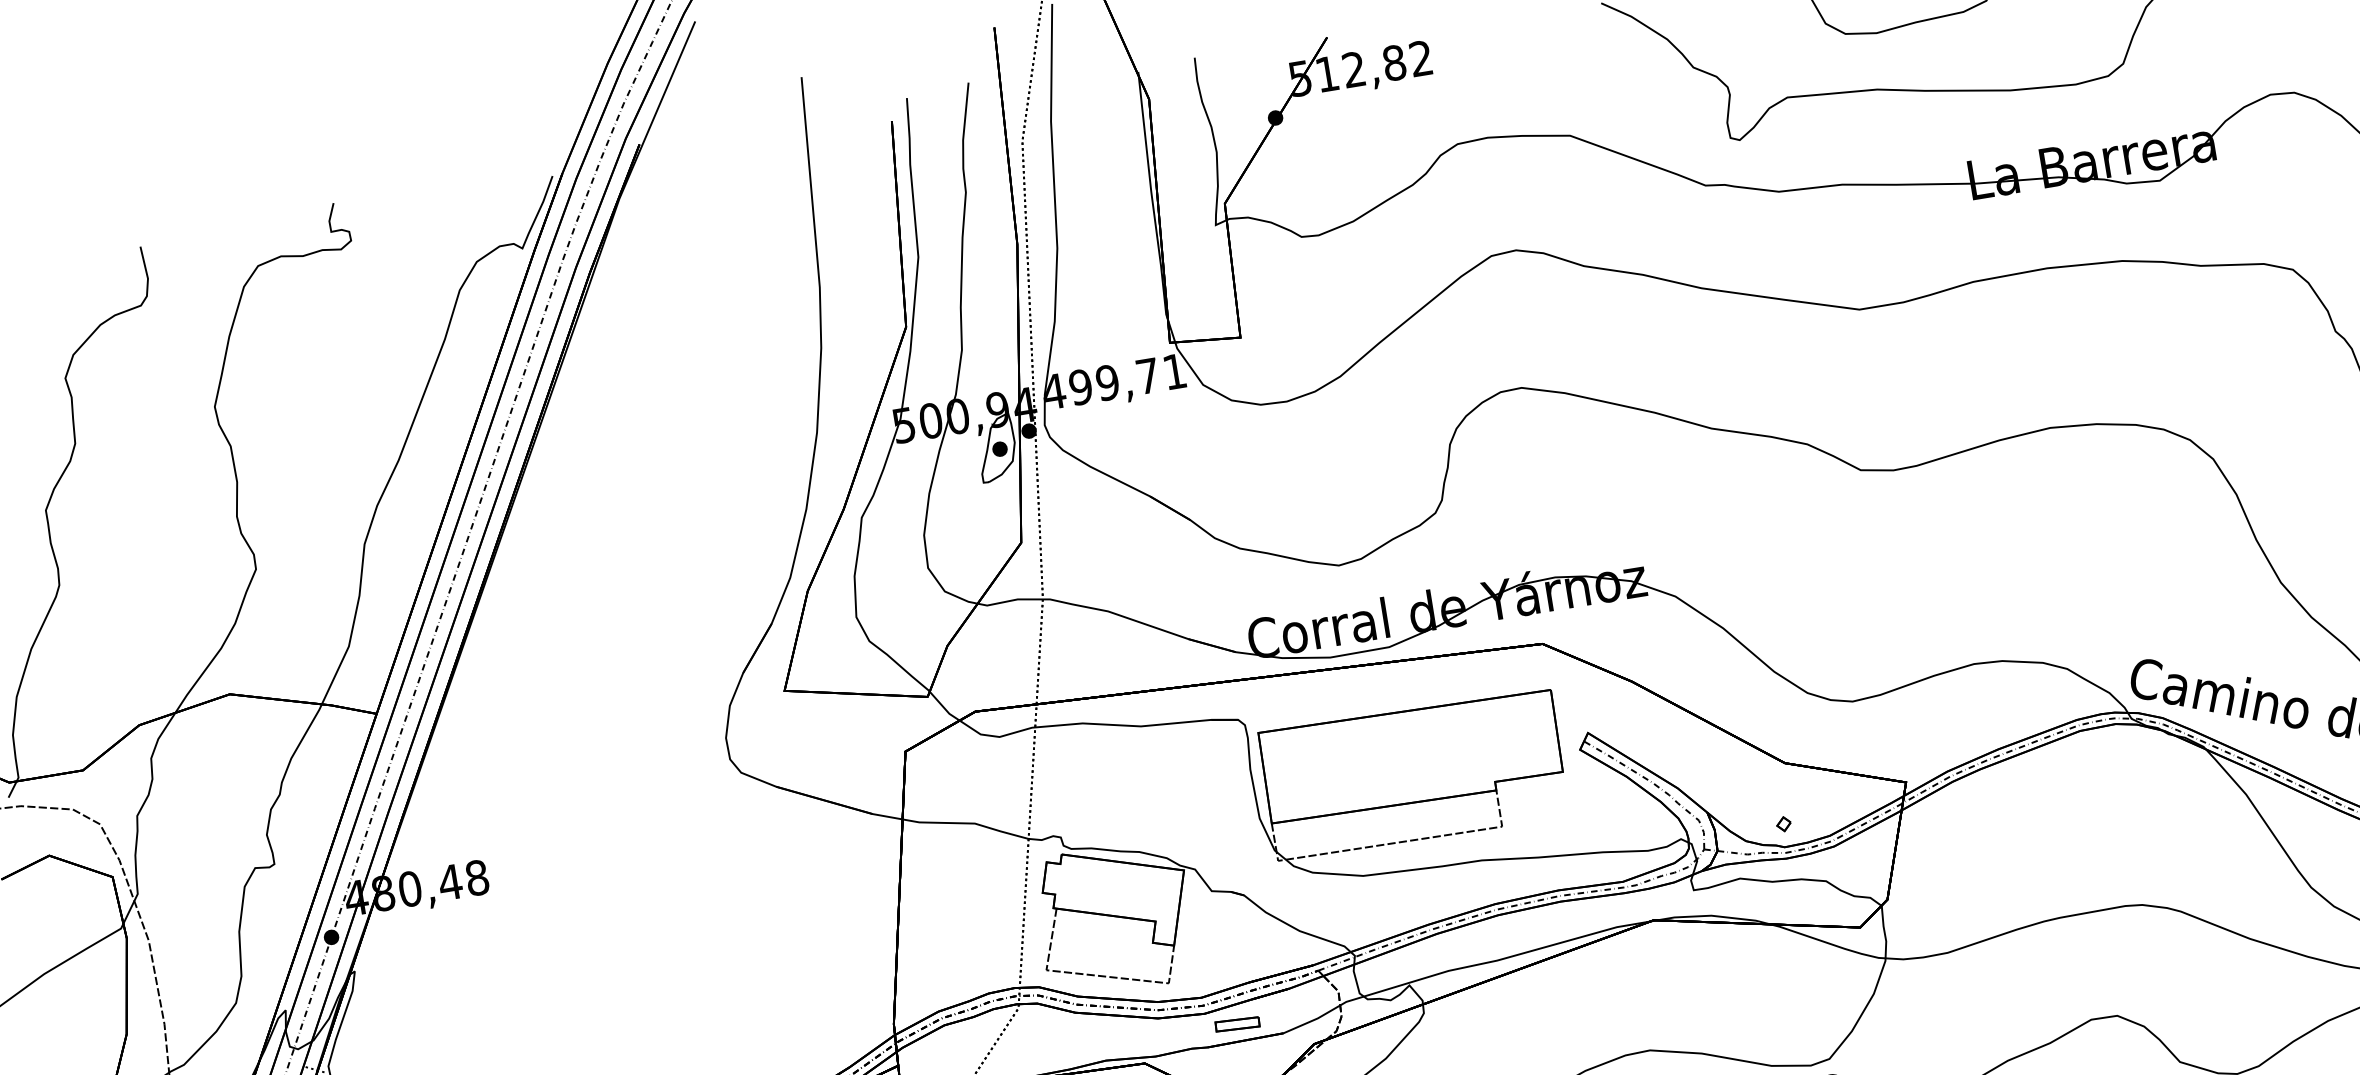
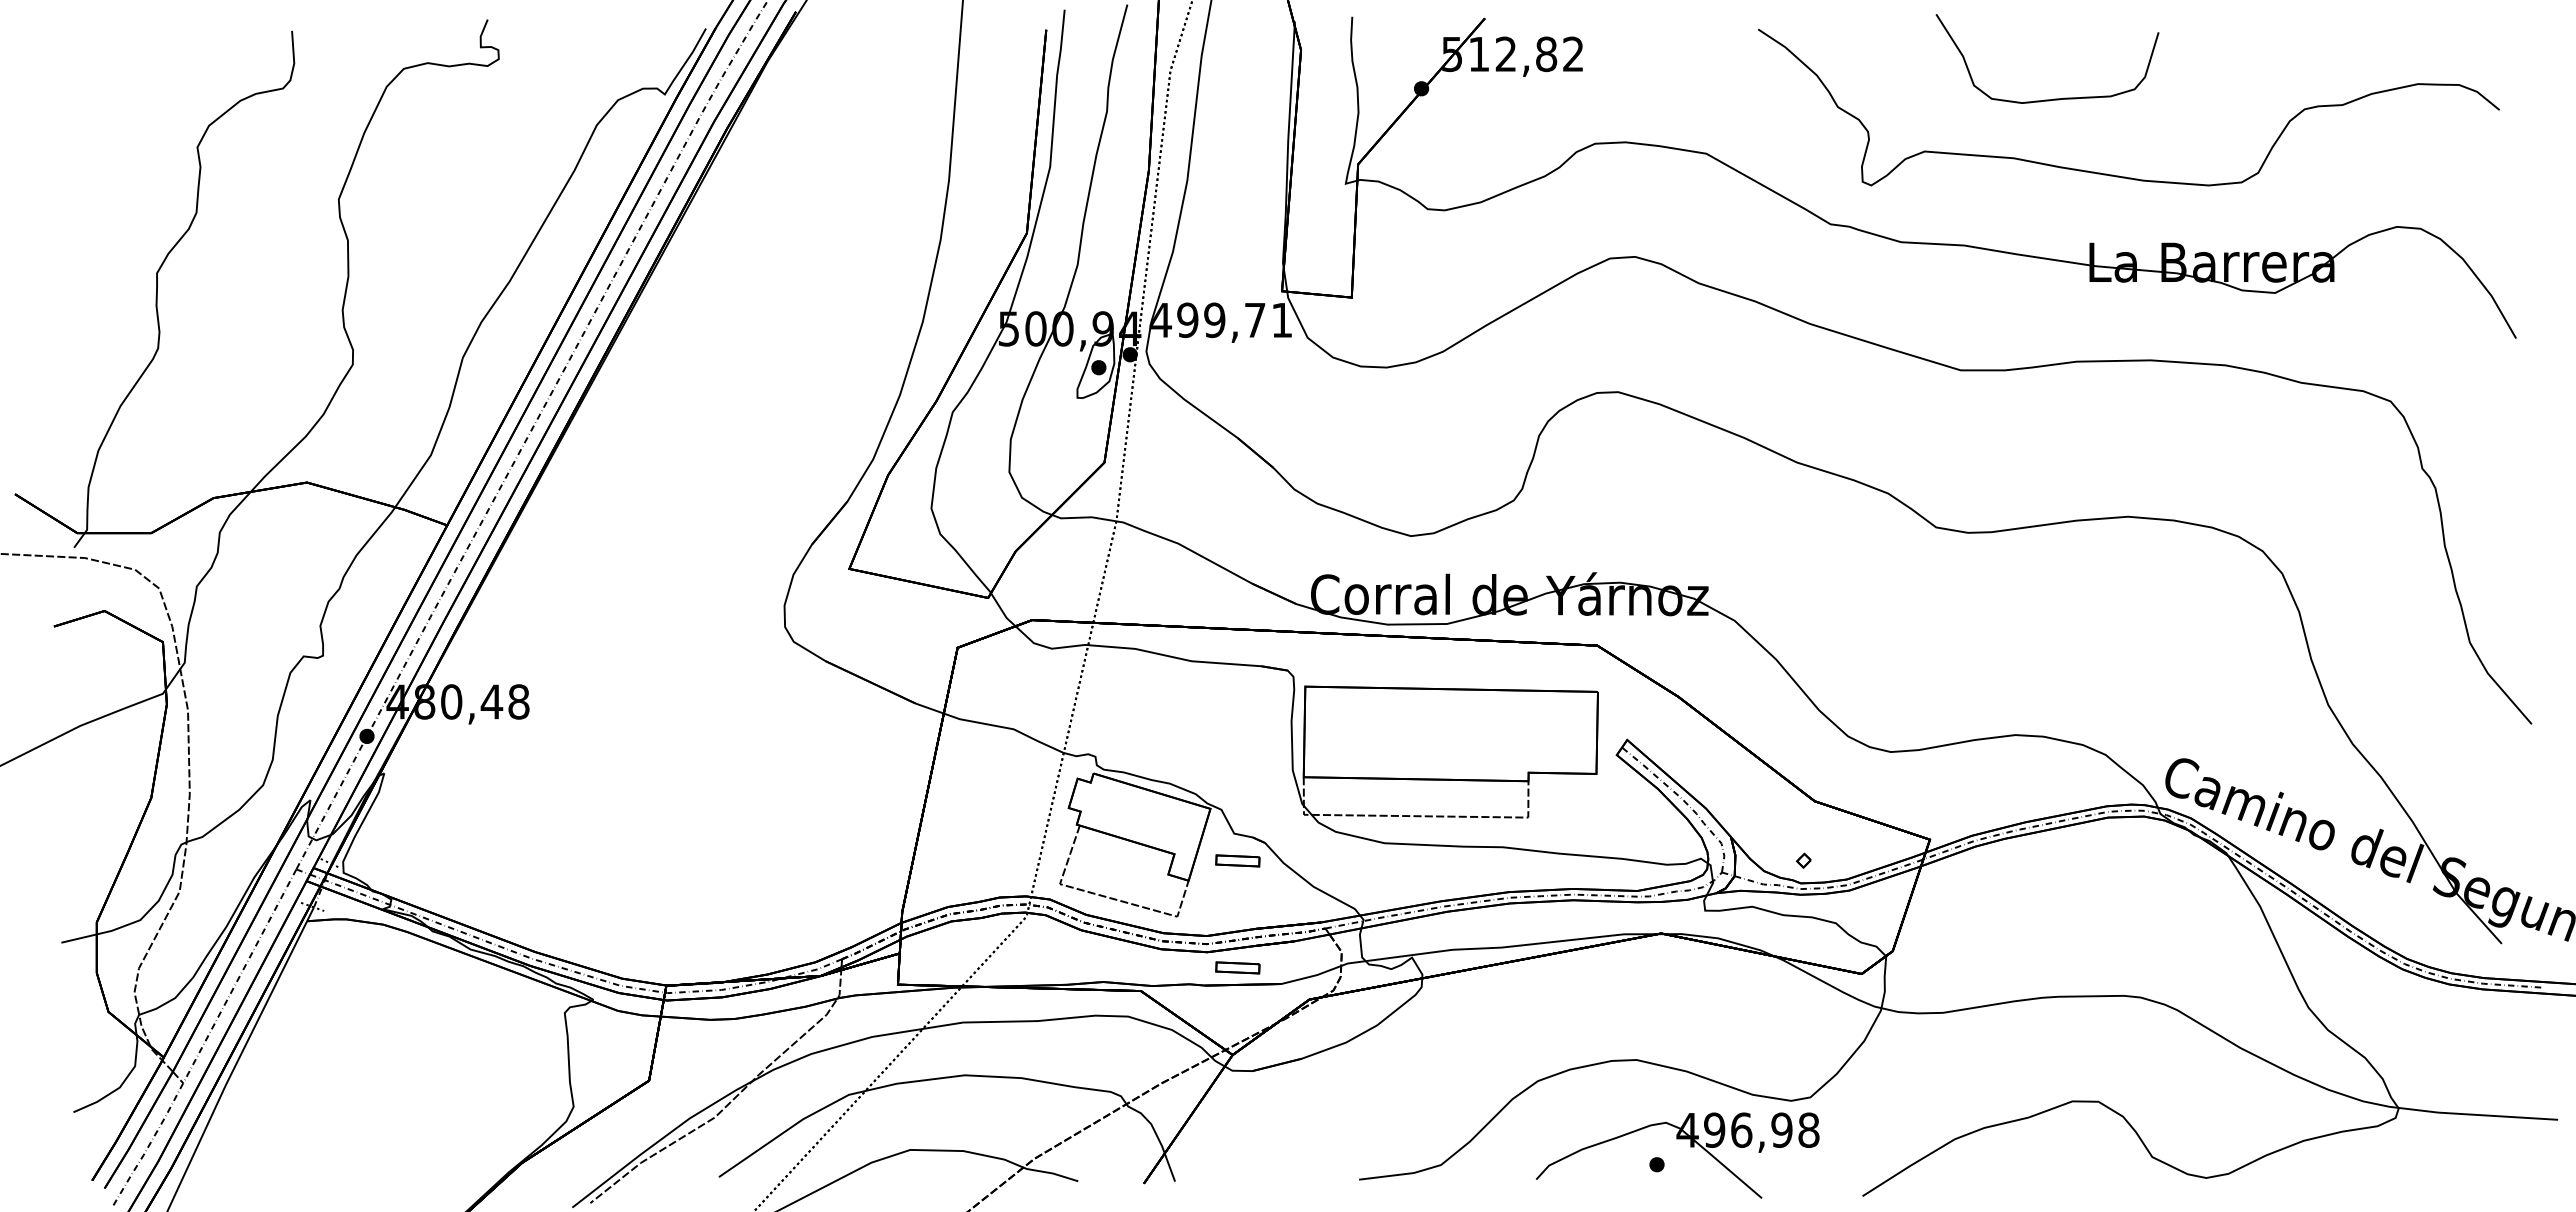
part: (1219, 917) -> (1237, 860), added

